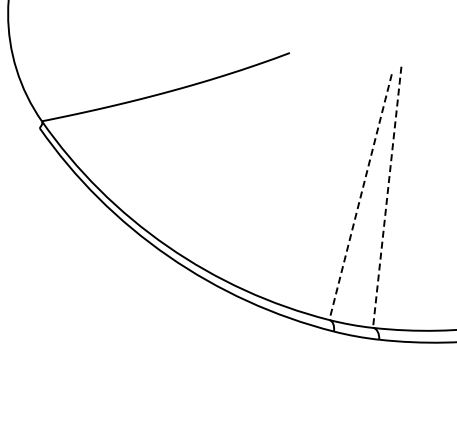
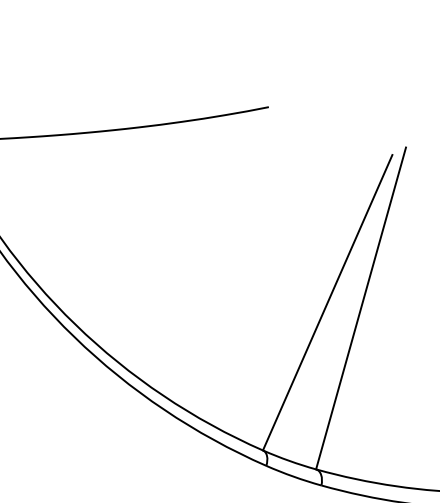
line: (360, 197) -> (327, 303), dashed -> solid
line: (387, 197) -> (361, 308), dashed -> solid

